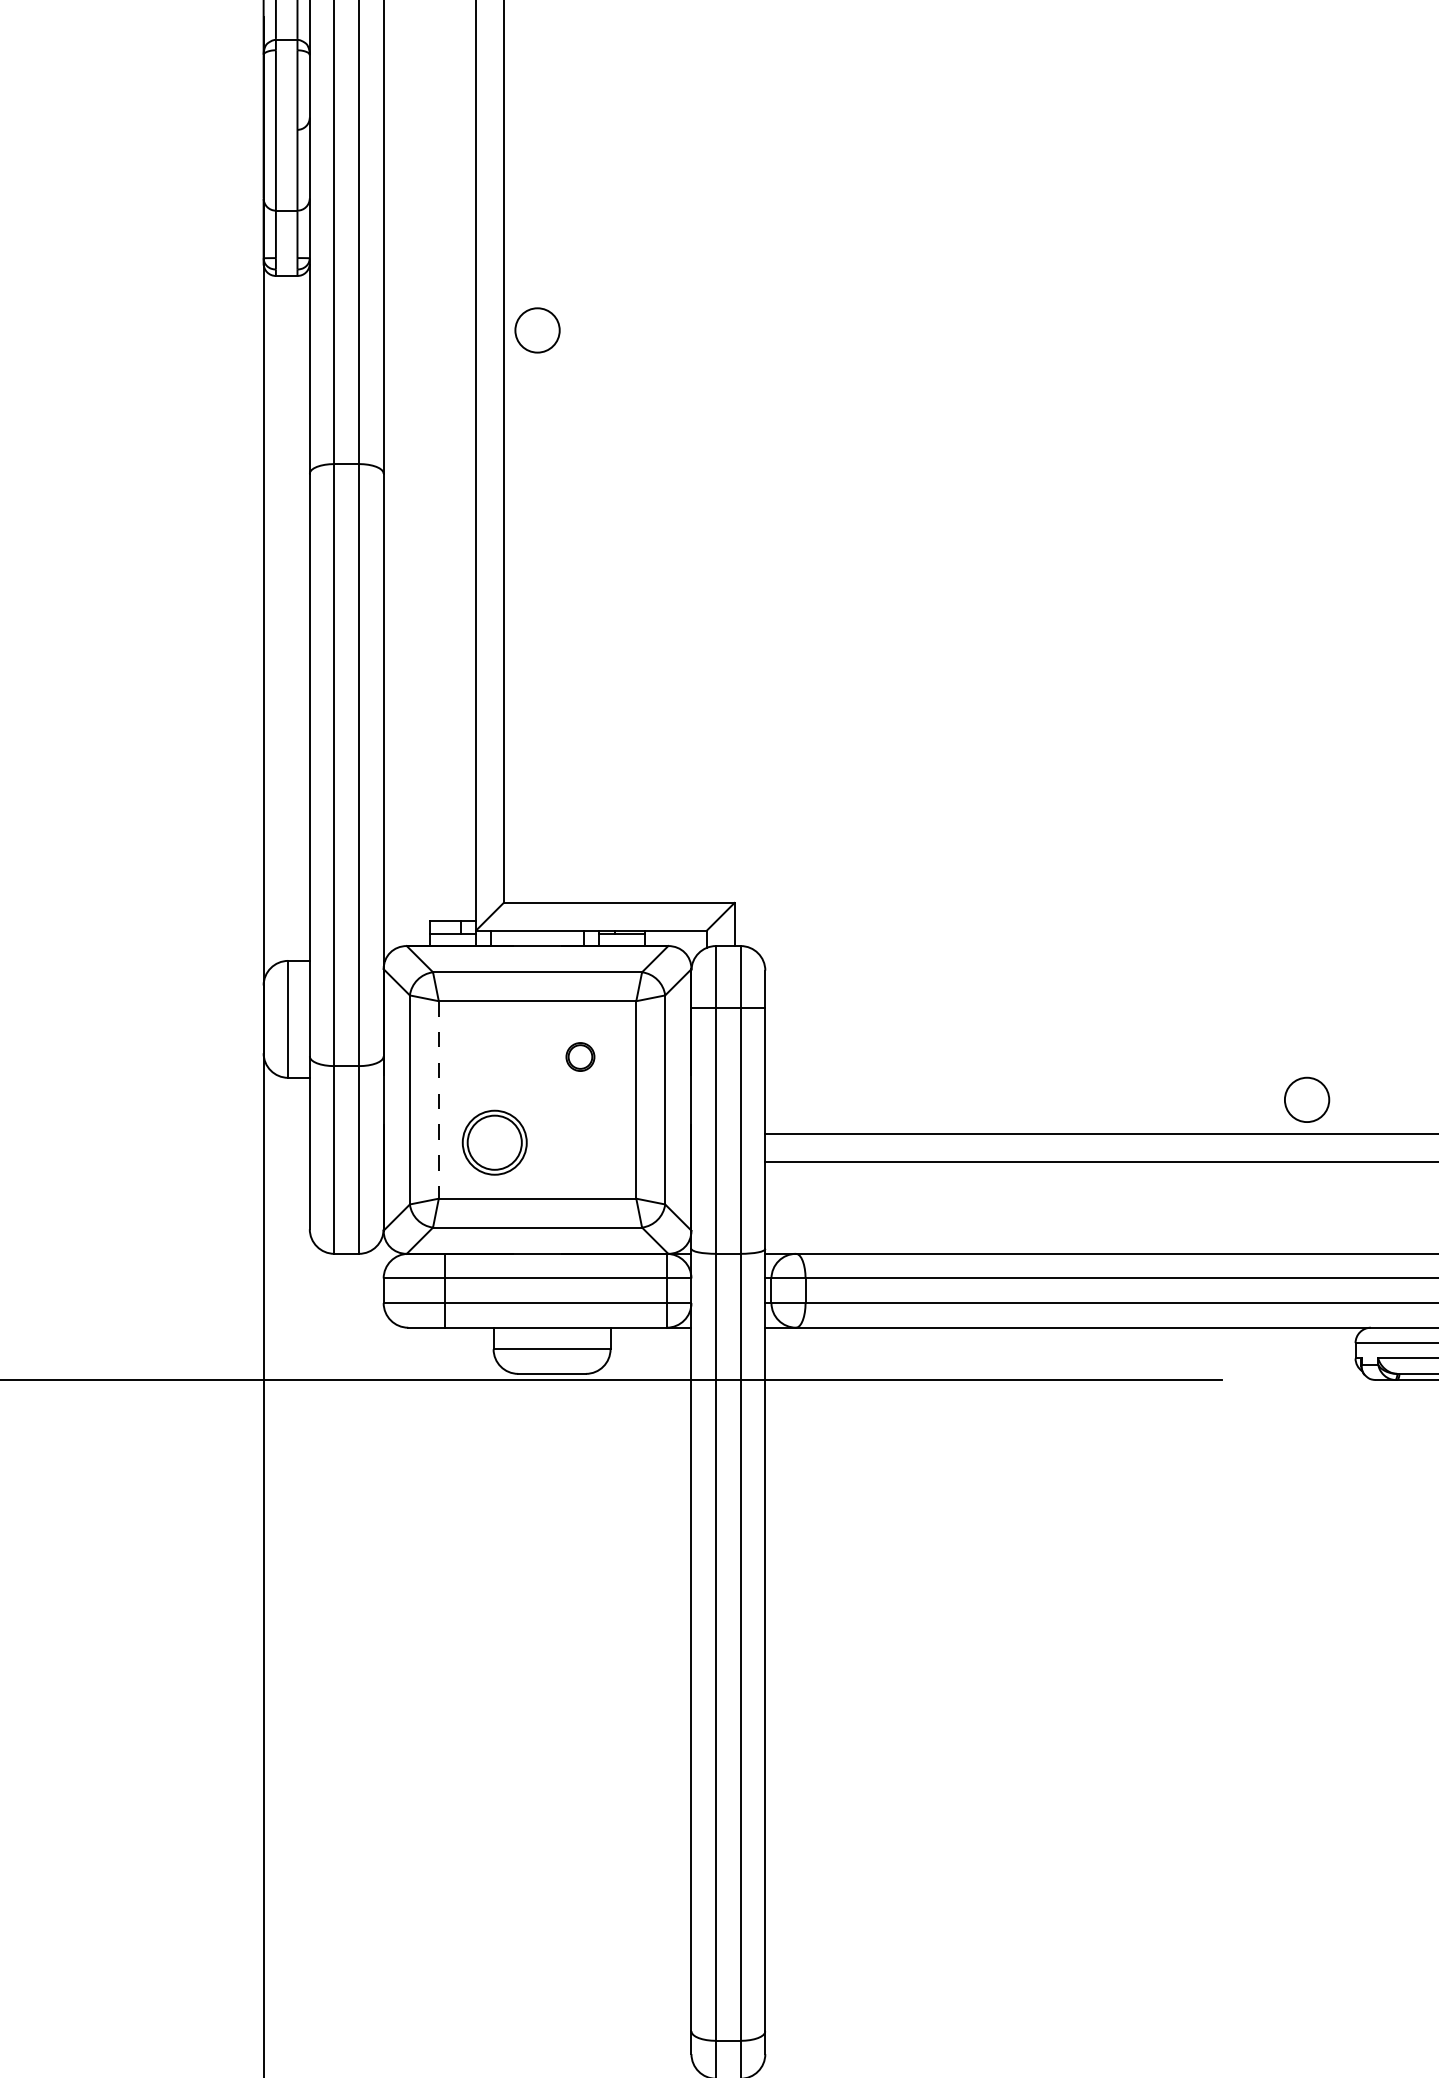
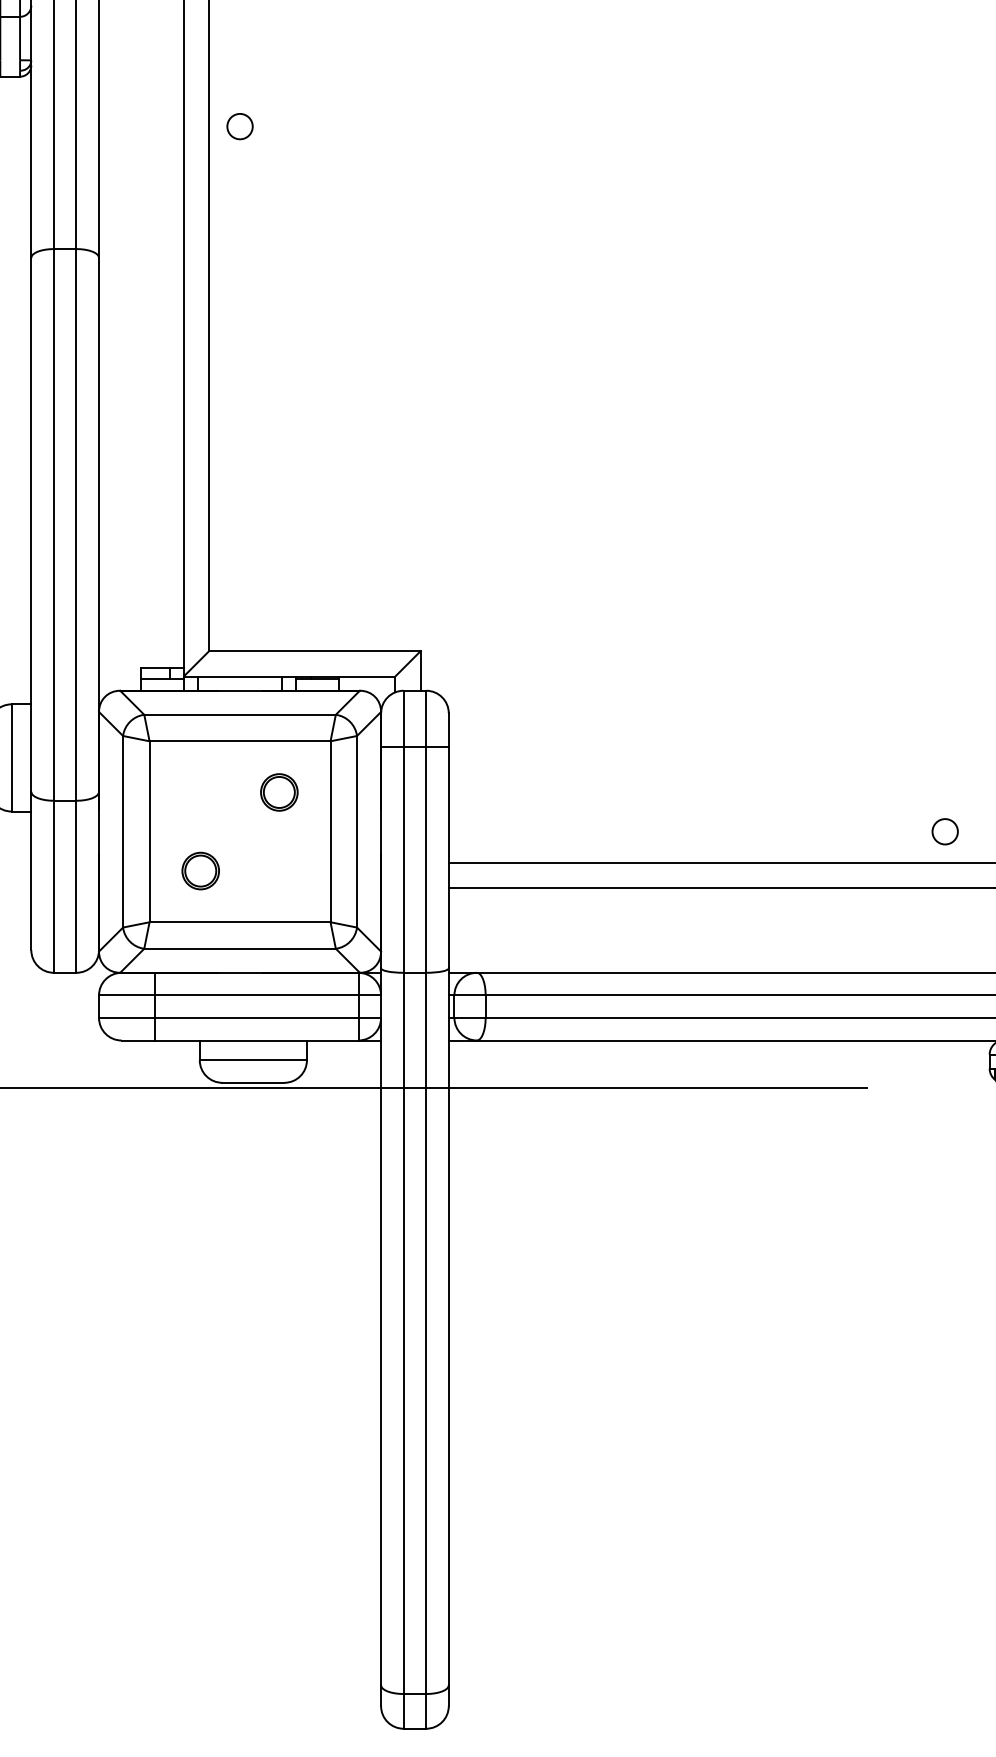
circle: (537, 330) -> (240, 126), size x0.62
part: (580, 1056) -> (279, 791), size x1.43
line: (438, 1099) -> (149, 831), dashed -> solid
circle: (1306, 1099) -> (944, 831), size x0.62
part: (494, 1142) -> (200, 870), size x0.62

